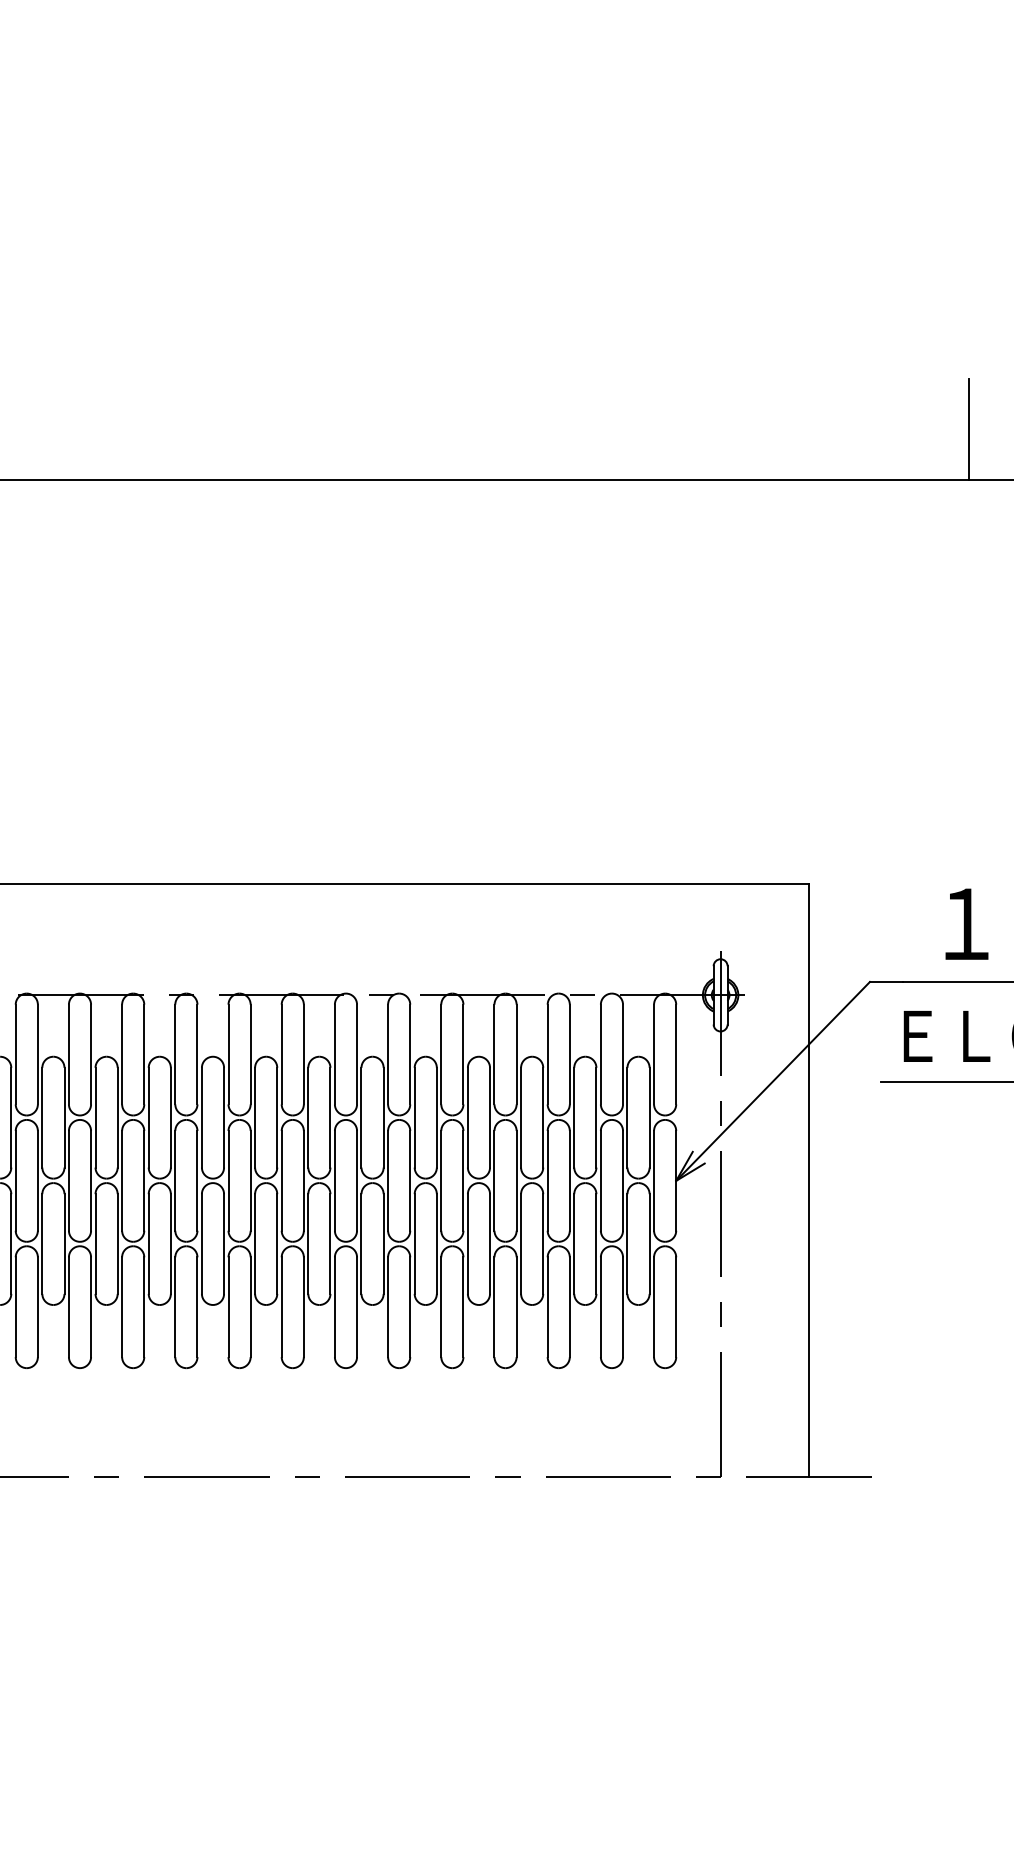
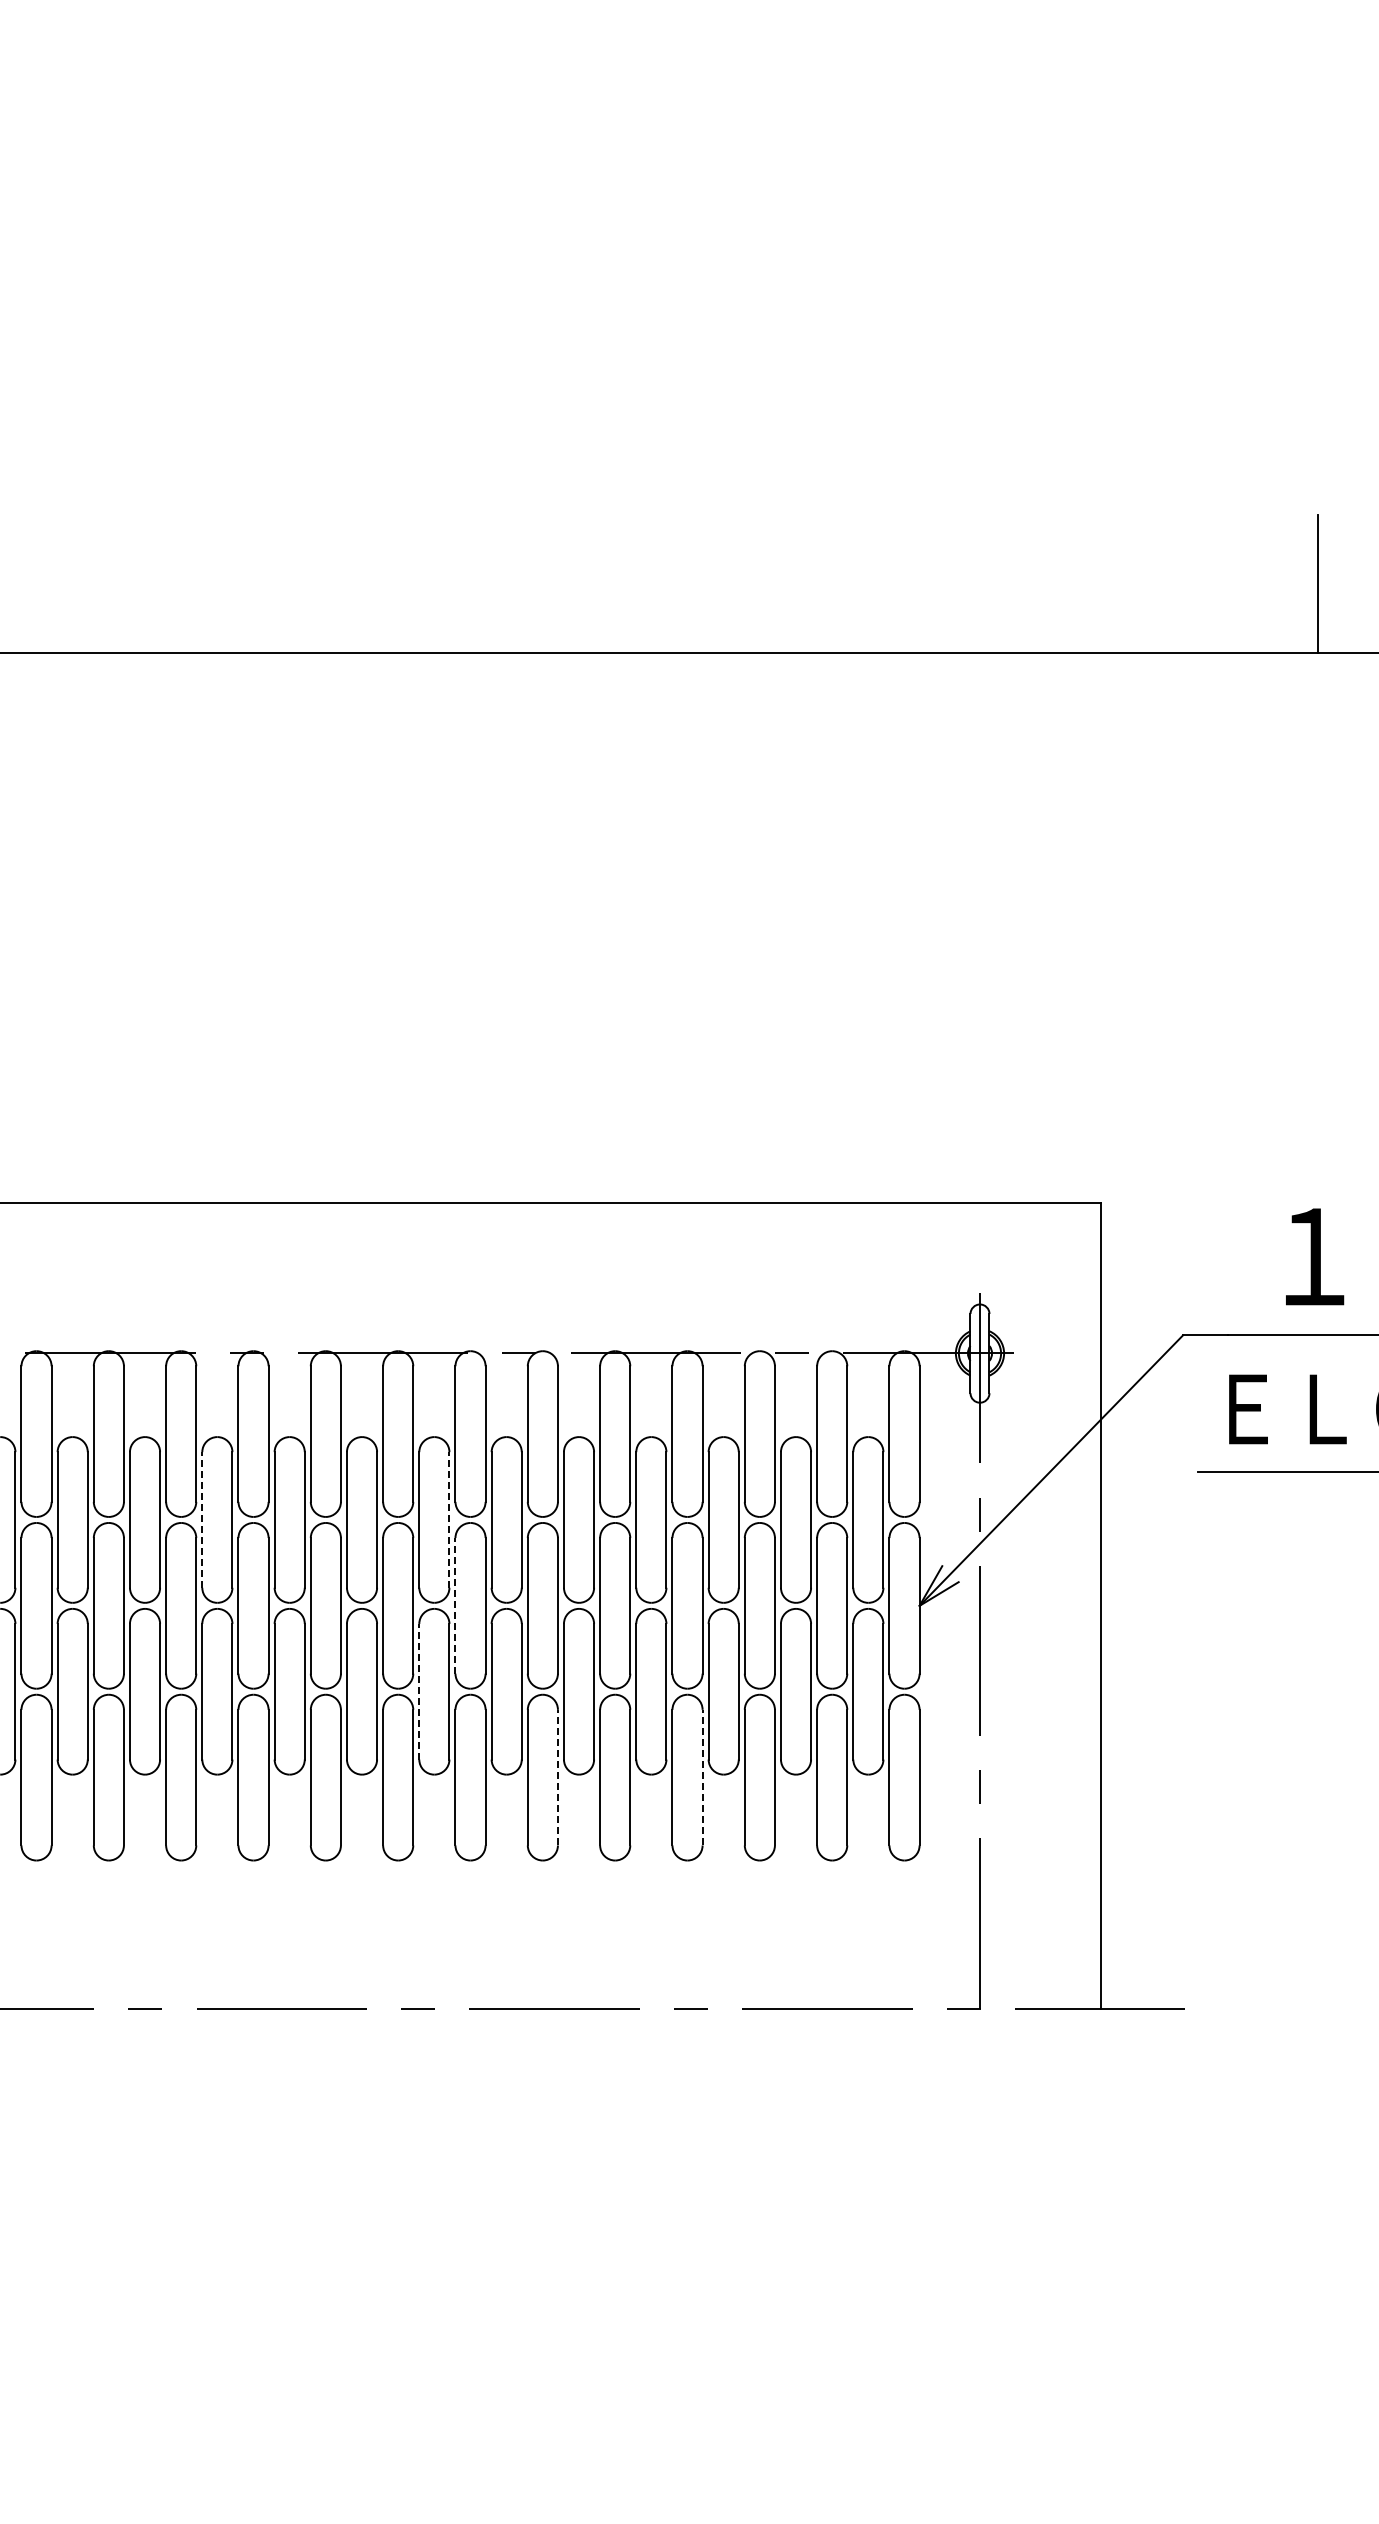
line: (148, 1117) -> (202, 1519), solid -> dashed
line: (330, 1117) -> (449, 1519), solid -> dashed
line: (334, 1180) -> (455, 1605), solid -> dashed
line: (308, 1243) -> (419, 1691), solid -> dashed
line: (409, 1307) -> (557, 1777), solid -> dashed
line: (516, 1307) -> (702, 1777), solid -> dashed

